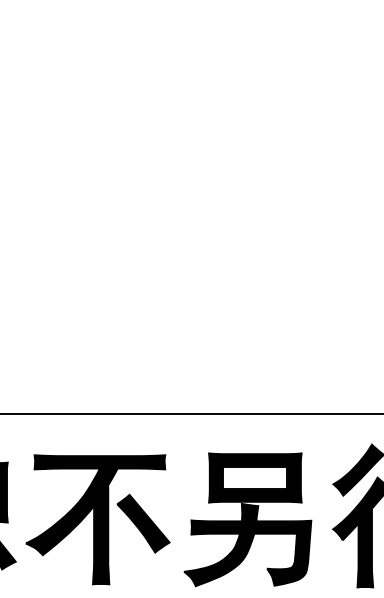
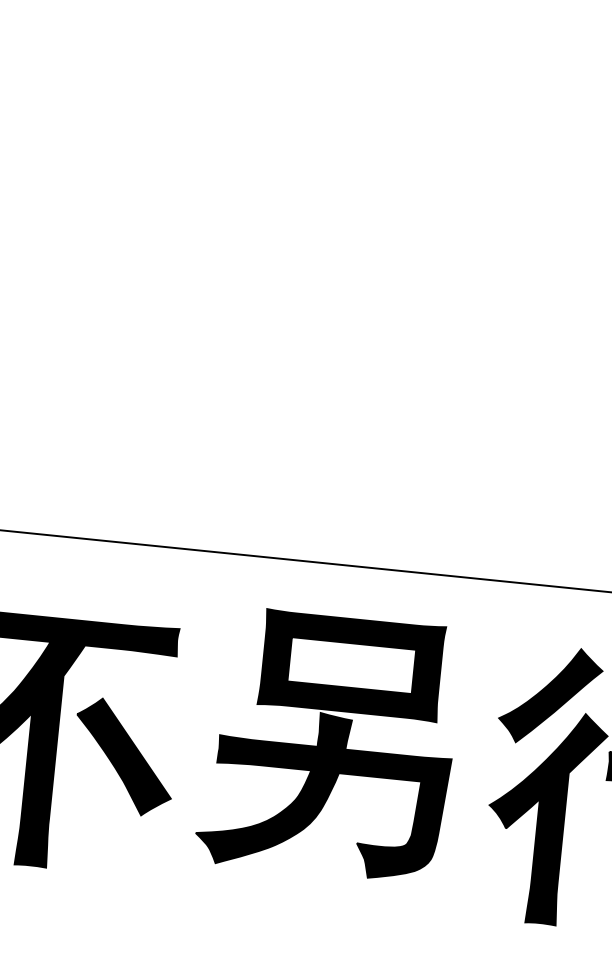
part: (247, 519) -> (328, 744), moved

